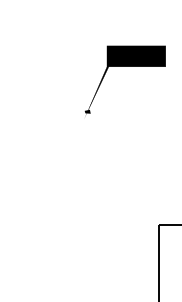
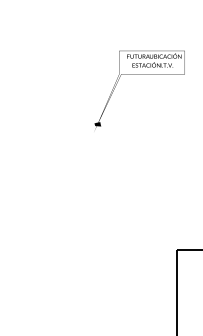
fill: (126, 78) -> (141, 87), removed

